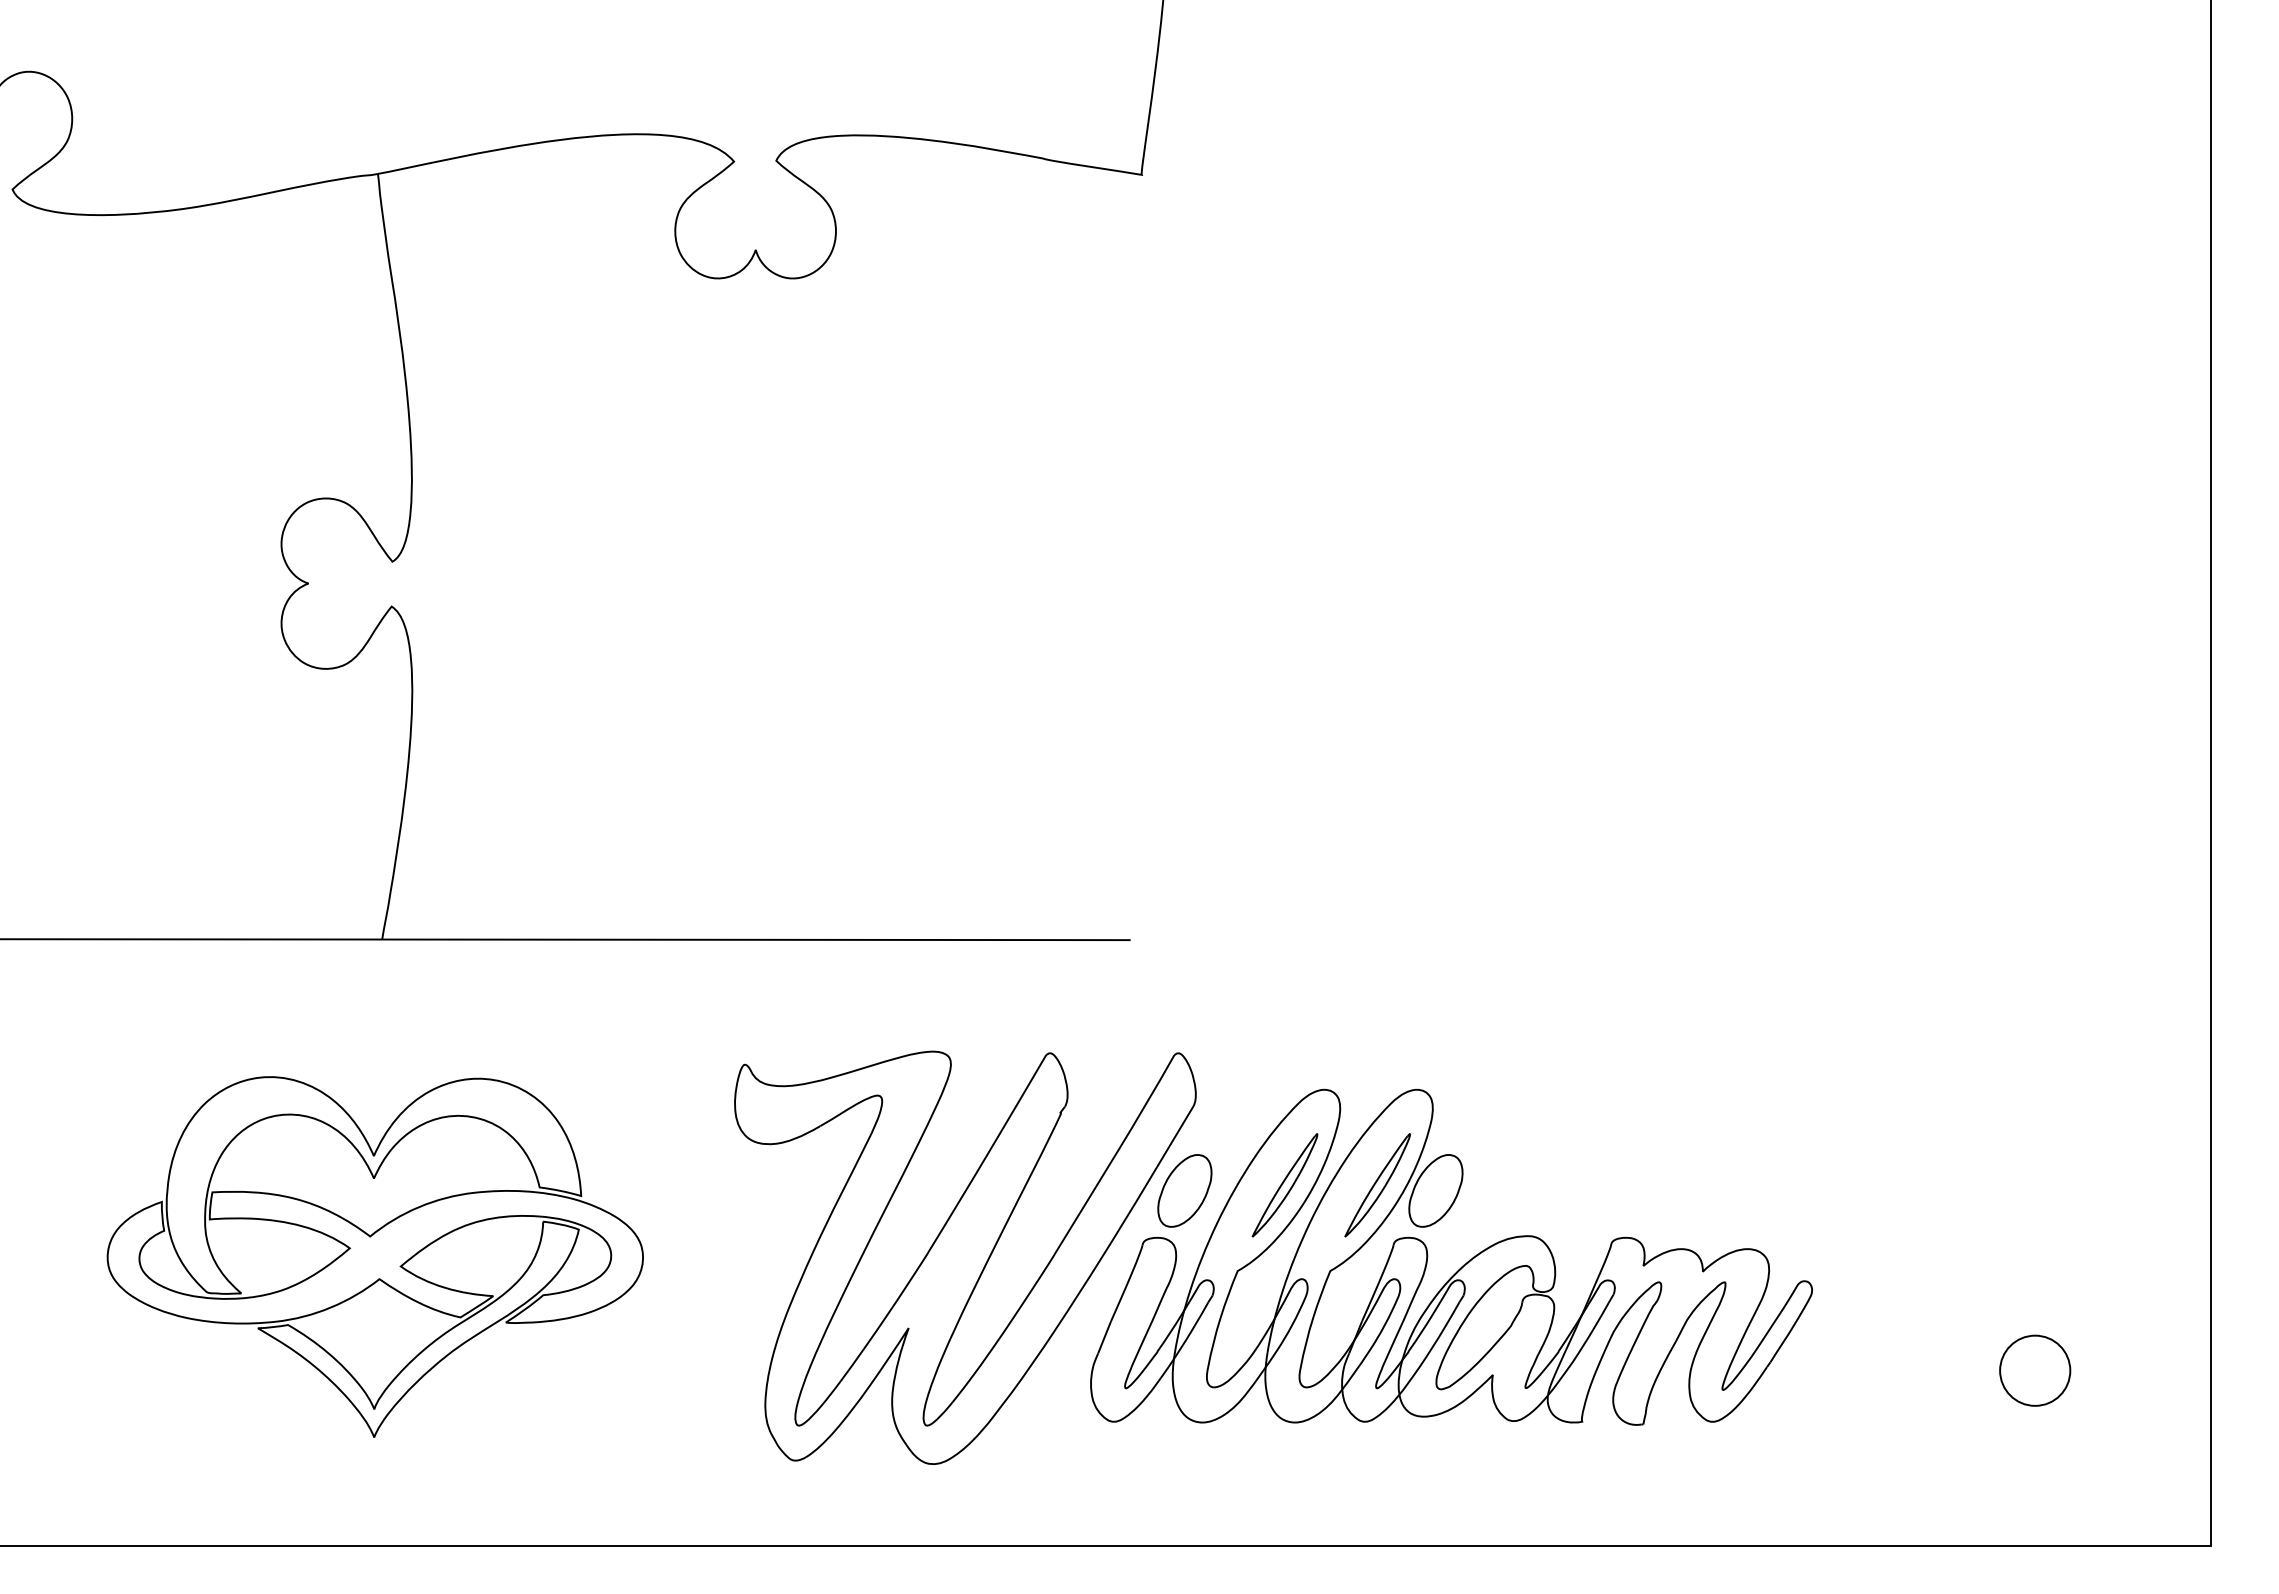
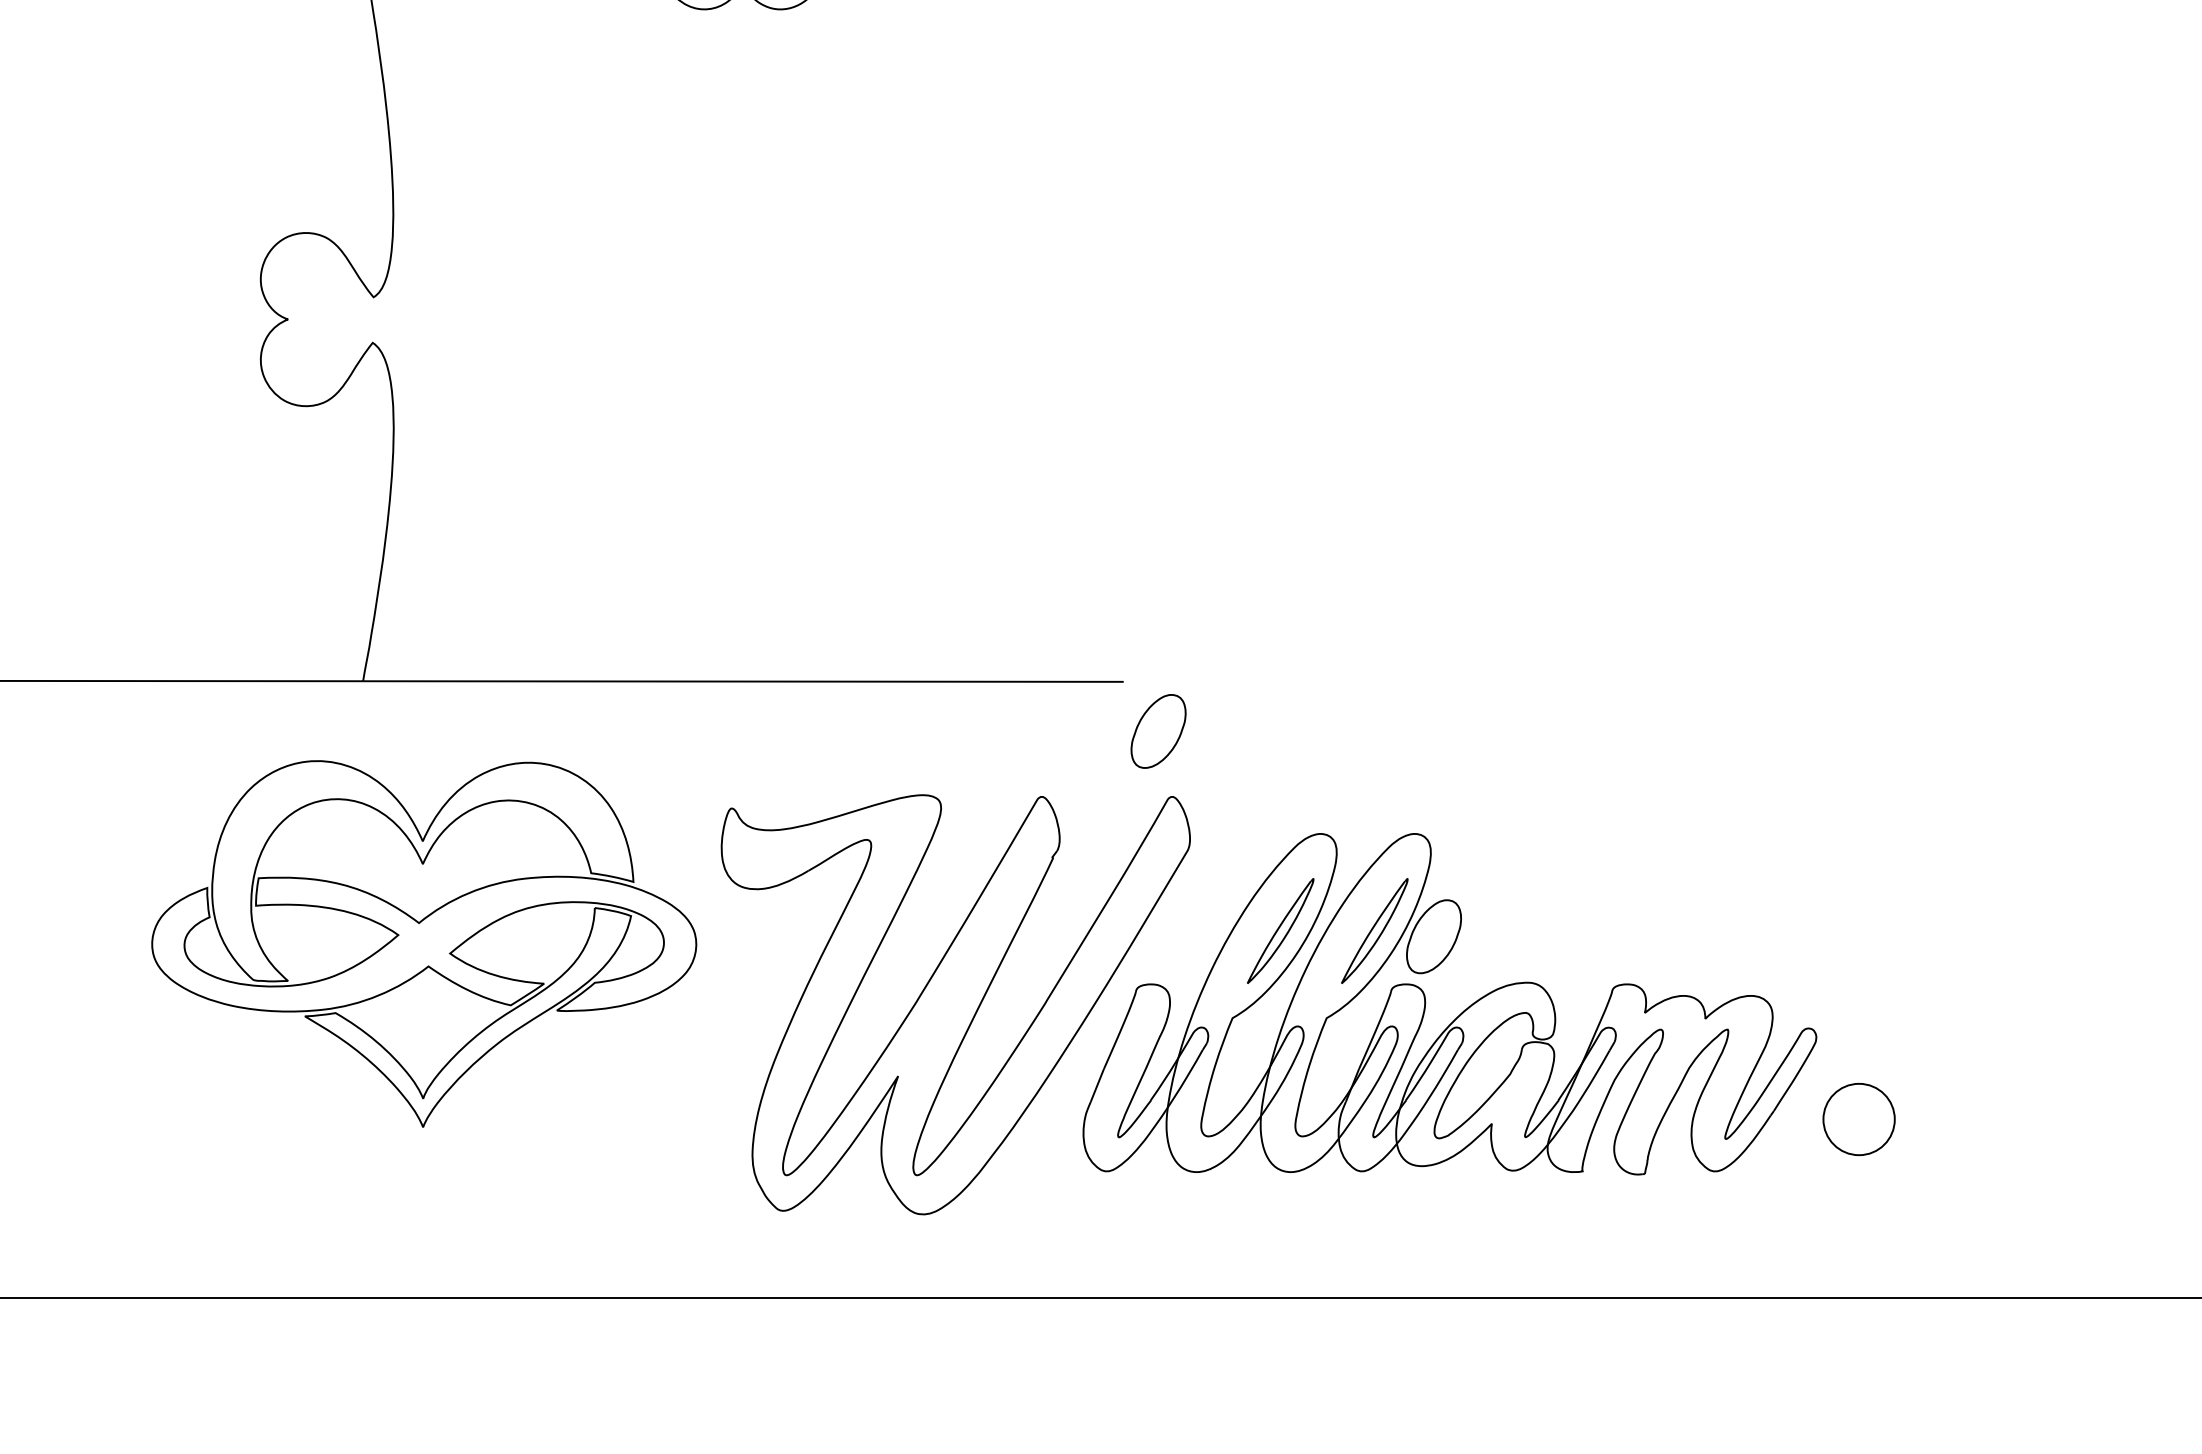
part: (1184, 1190) -> (1158, 731), moved
part: (374, 1256) -> (423, 943), moved
part: (2035, 1370) -> (1859, 1119), moved

